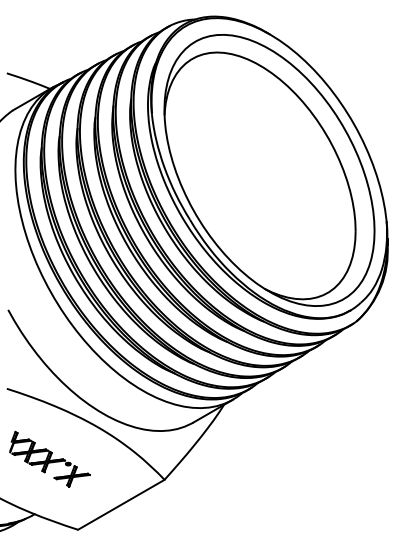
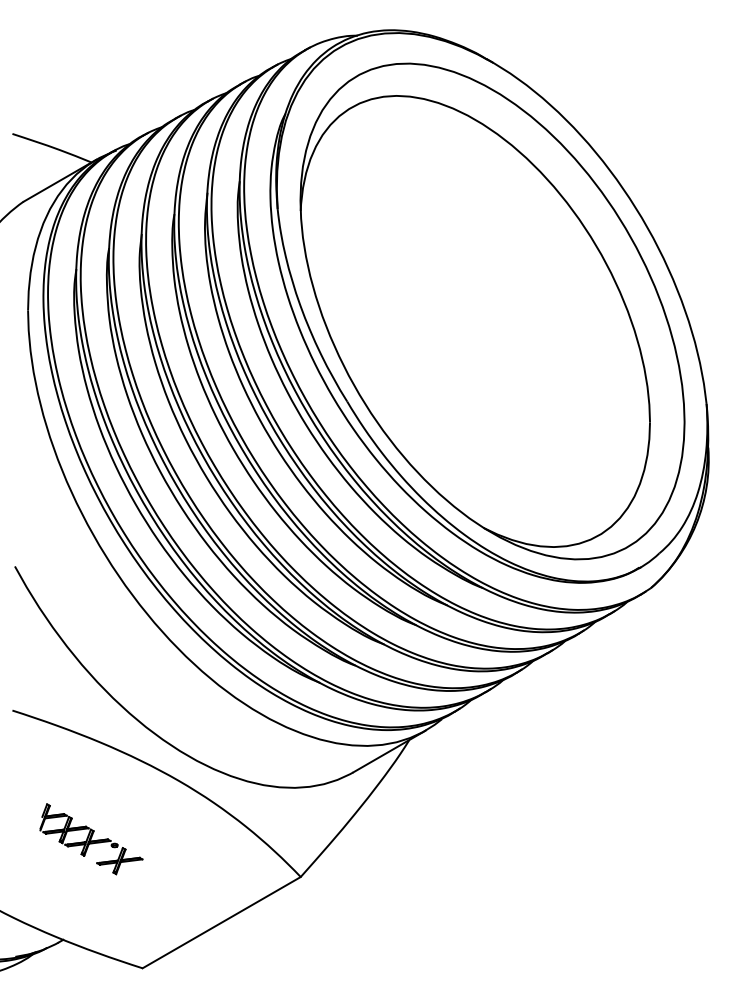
part: (49, 458) -> (90, 838), size x0.7

